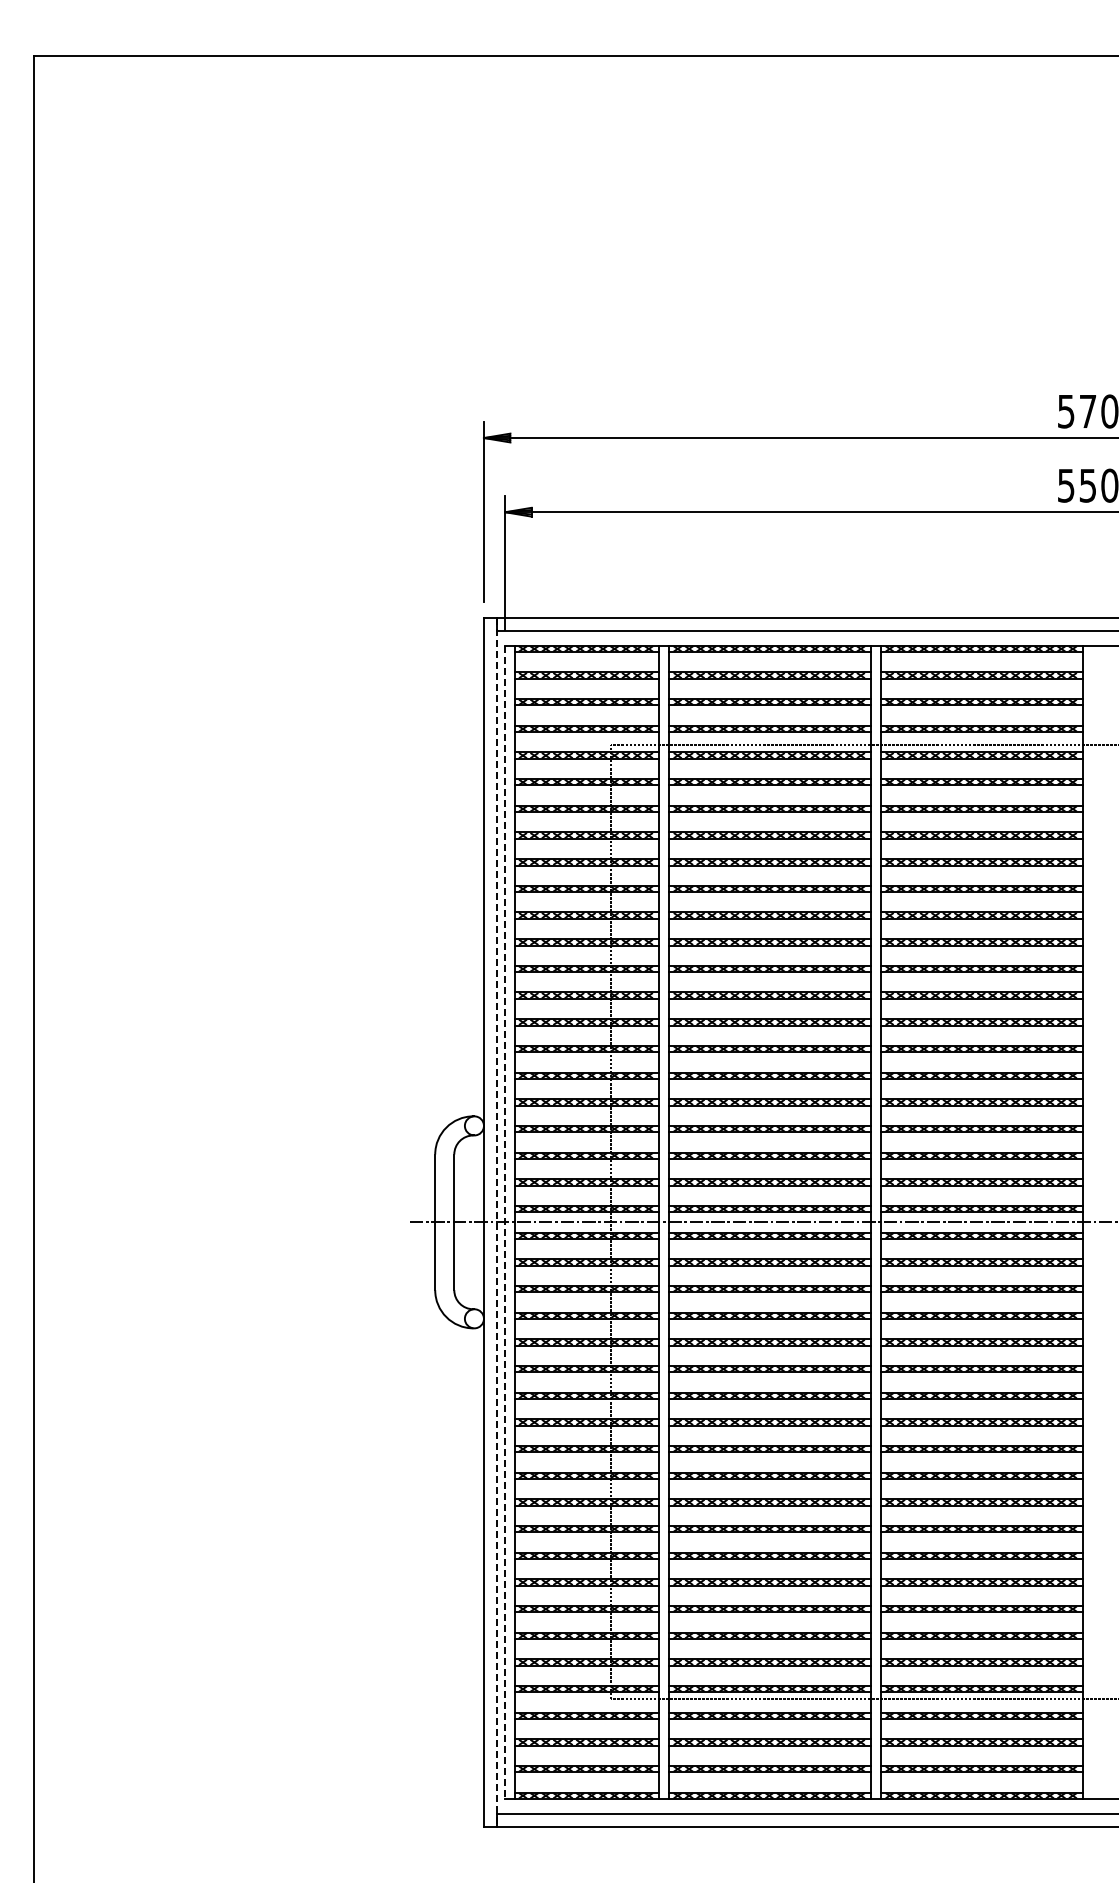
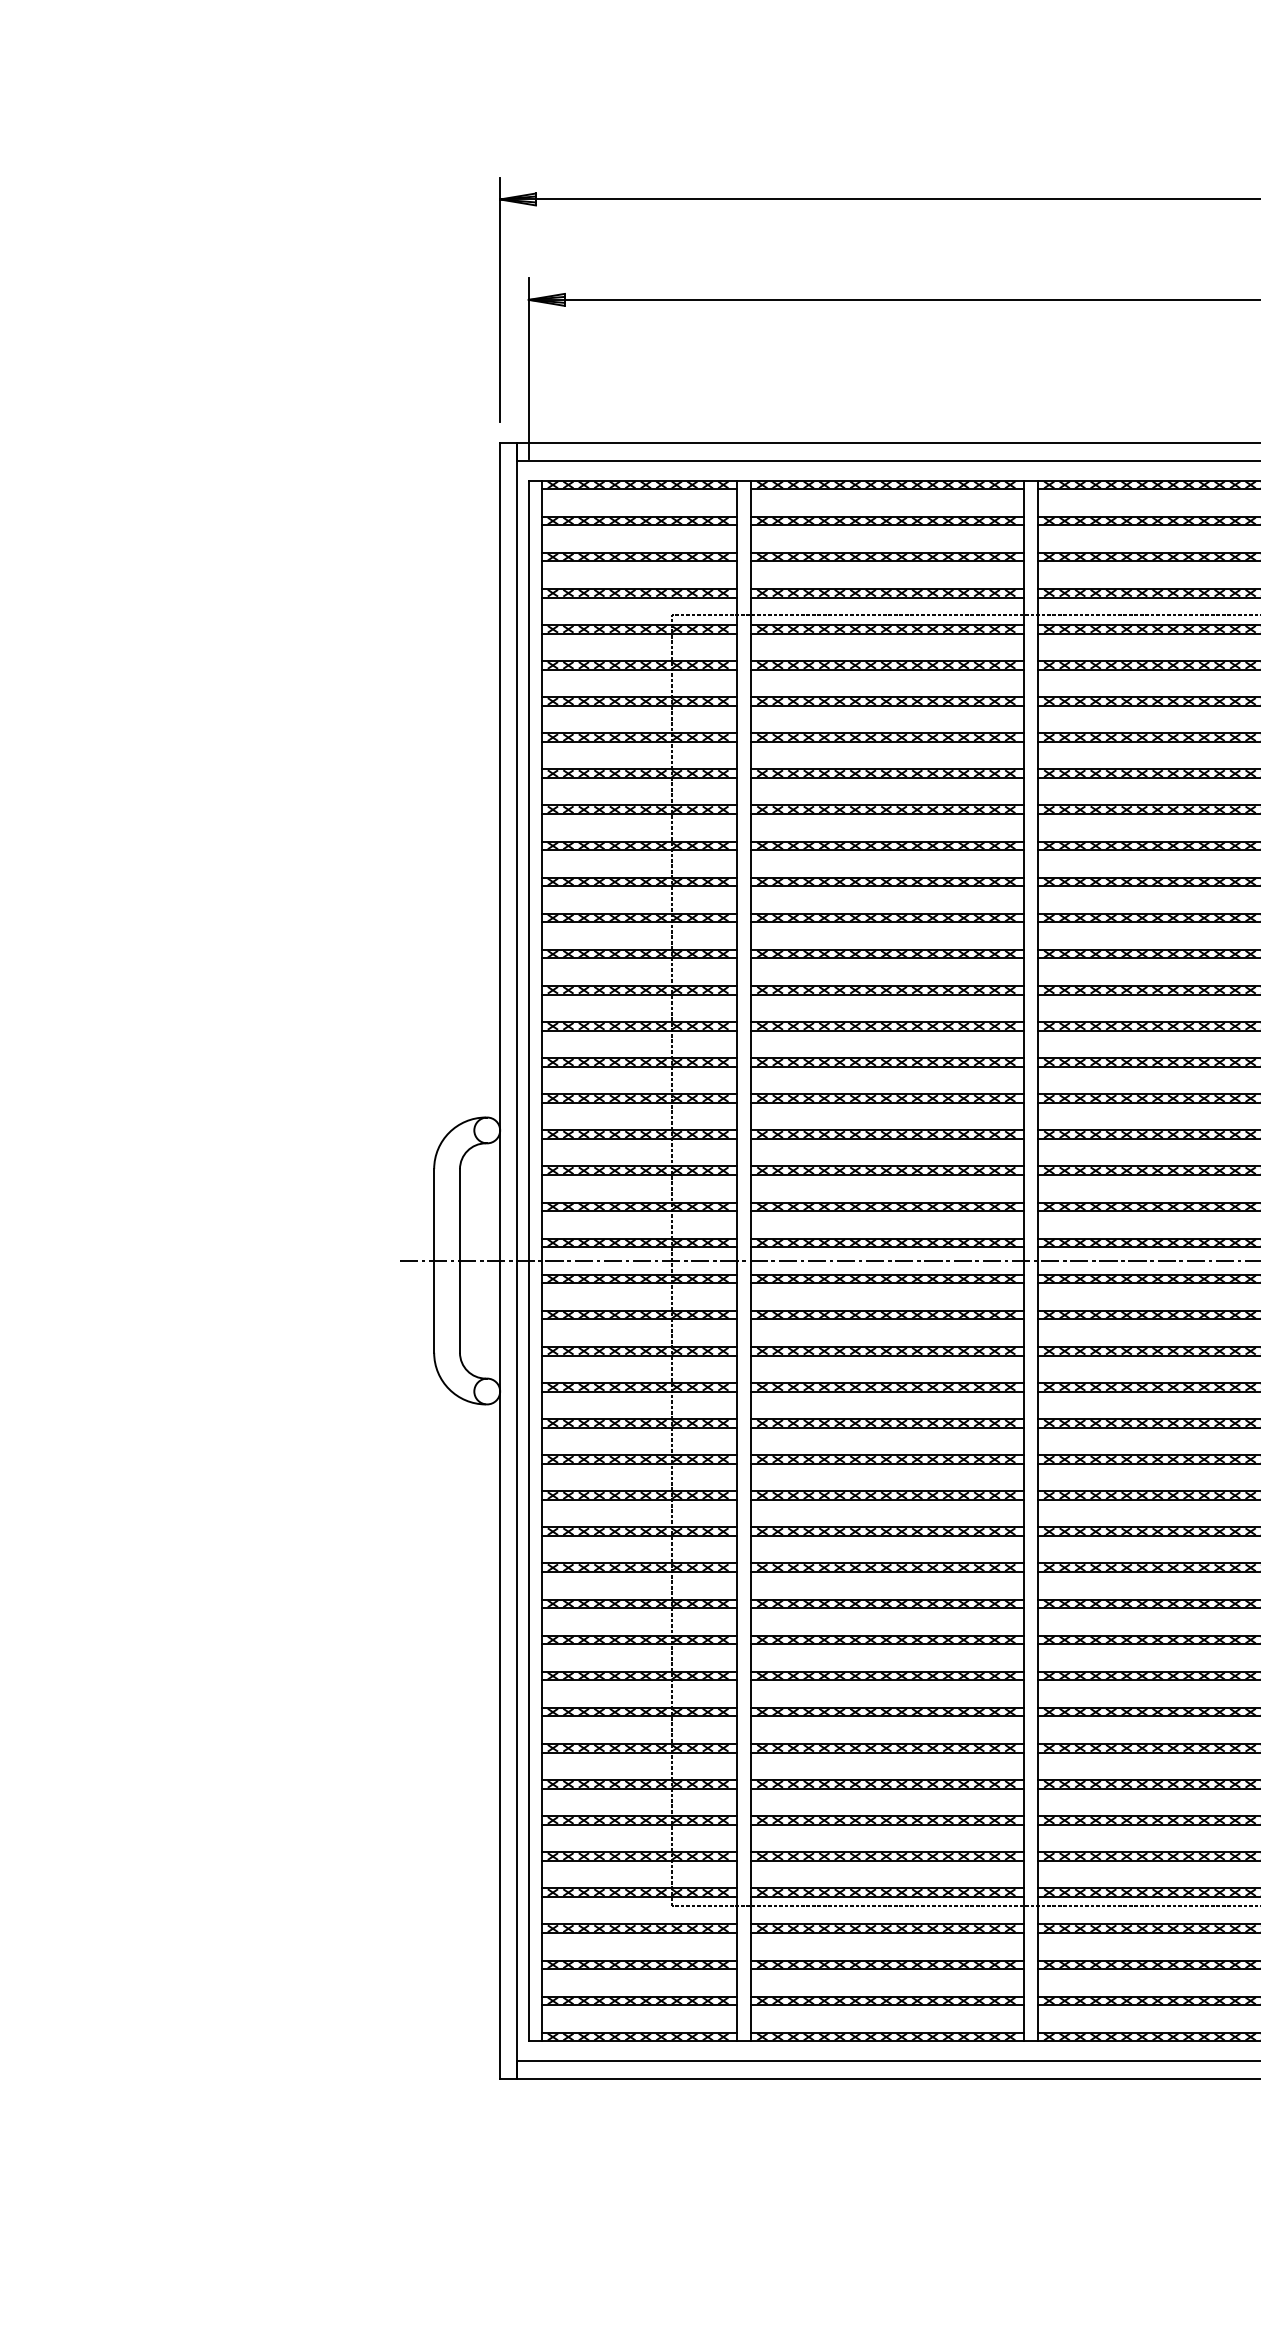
line: (496, 1222) -> (517, 1261), dashed -> solid
line: (505, 1222) -> (529, 1261), dashed -> solid

